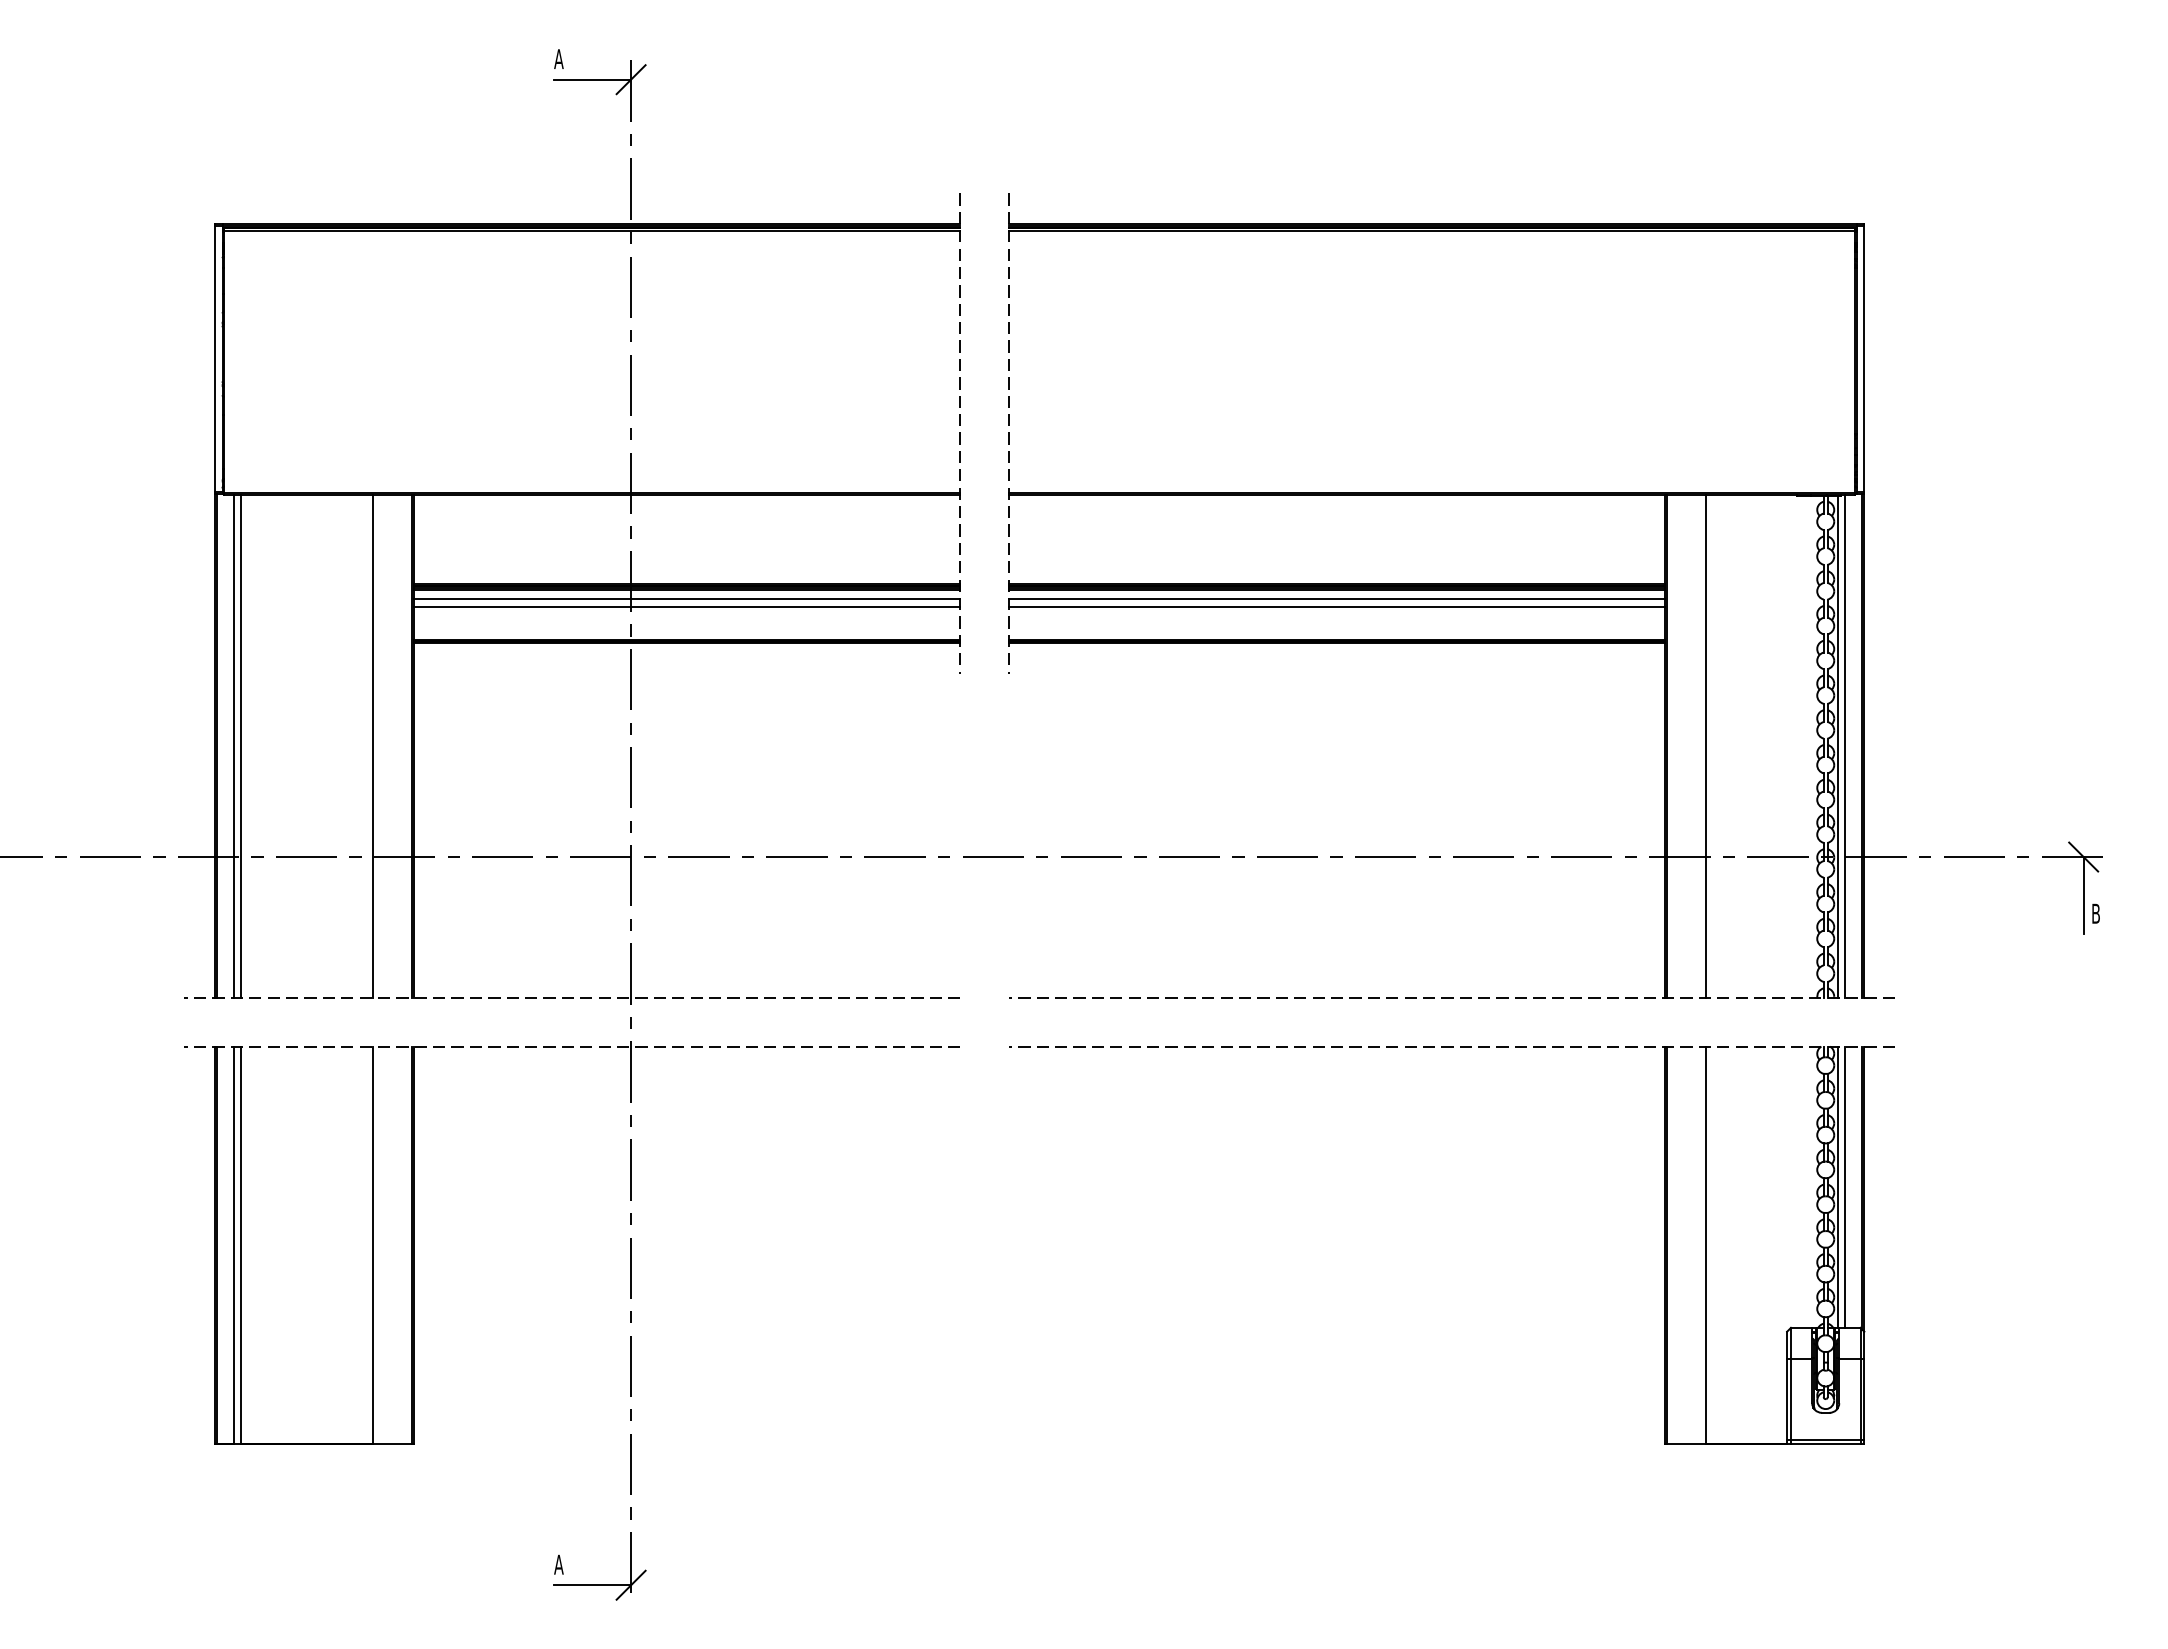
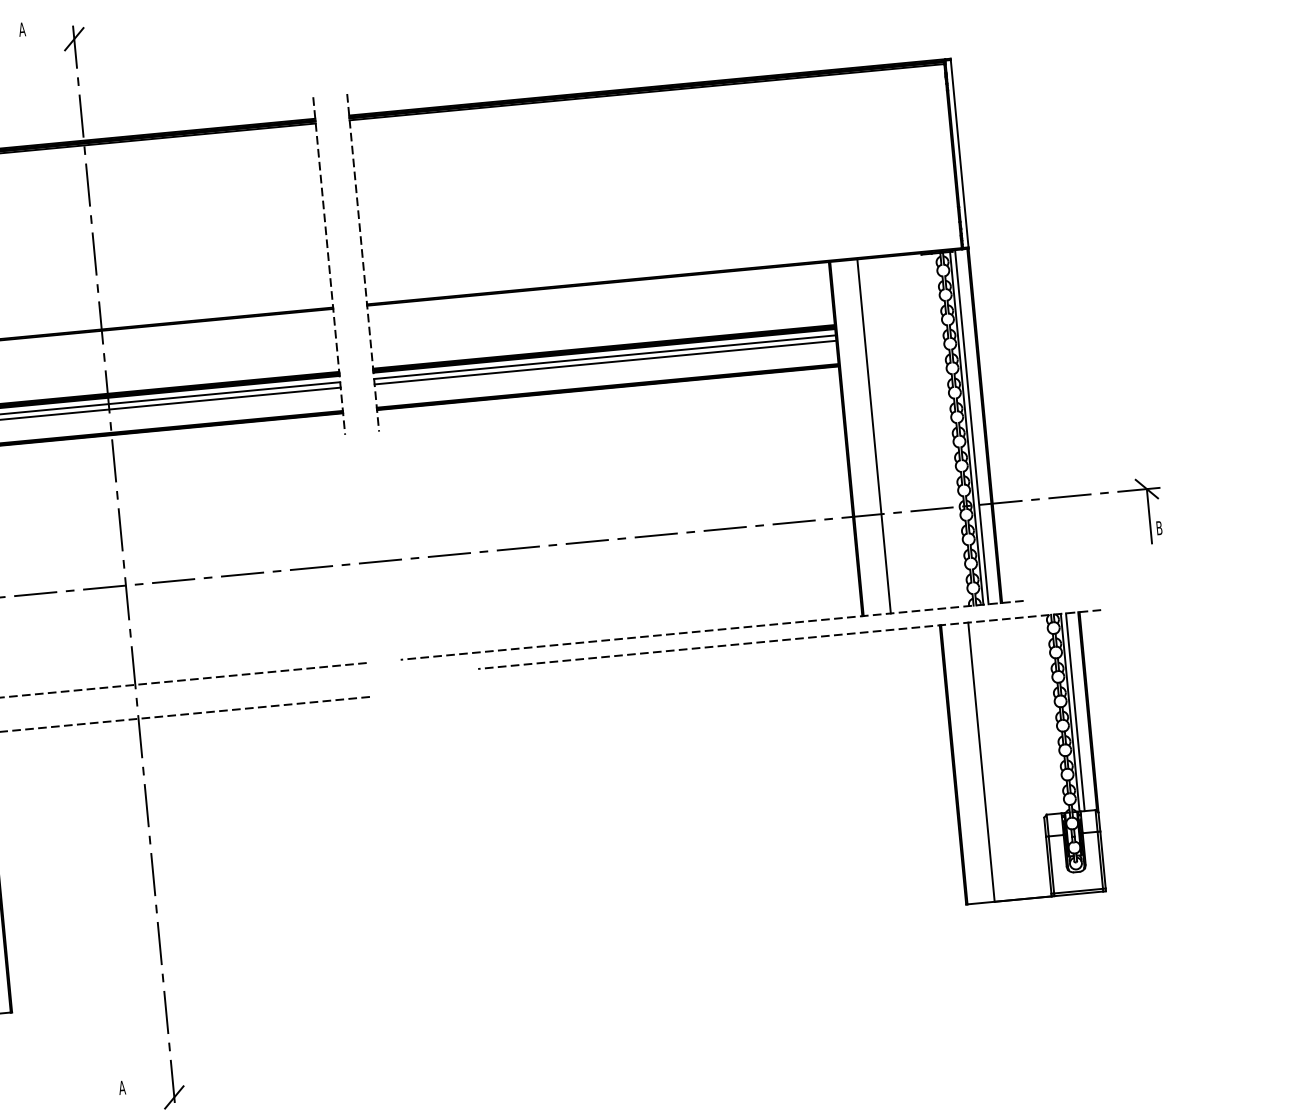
line: (592, 79) -> (47, 41), removed
part: (1451, 1047) -> (789, 640), moved
line: (592, 1585) -> (147, 1100), removed

